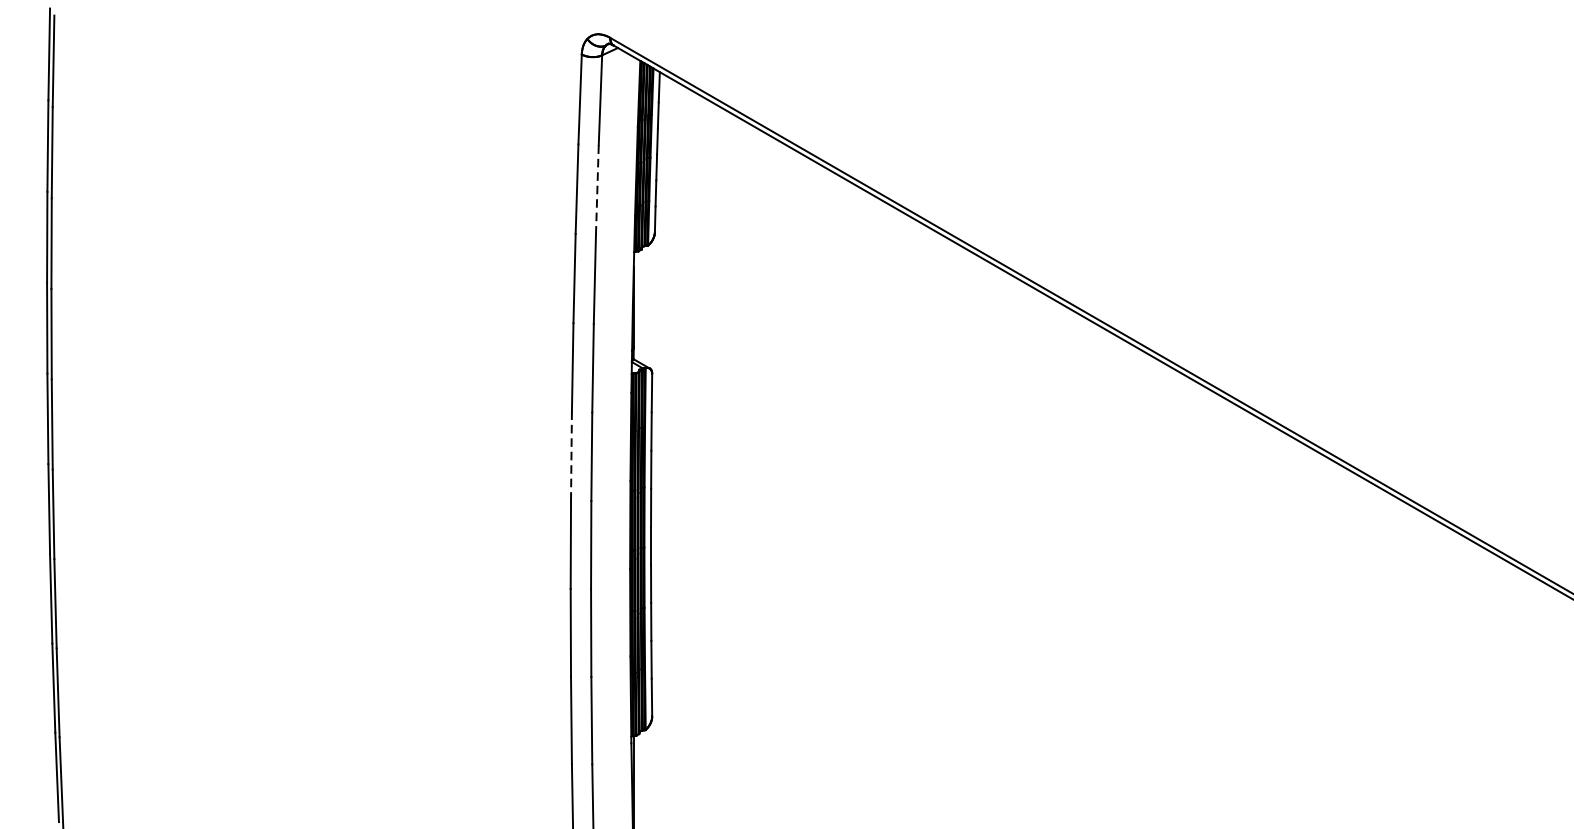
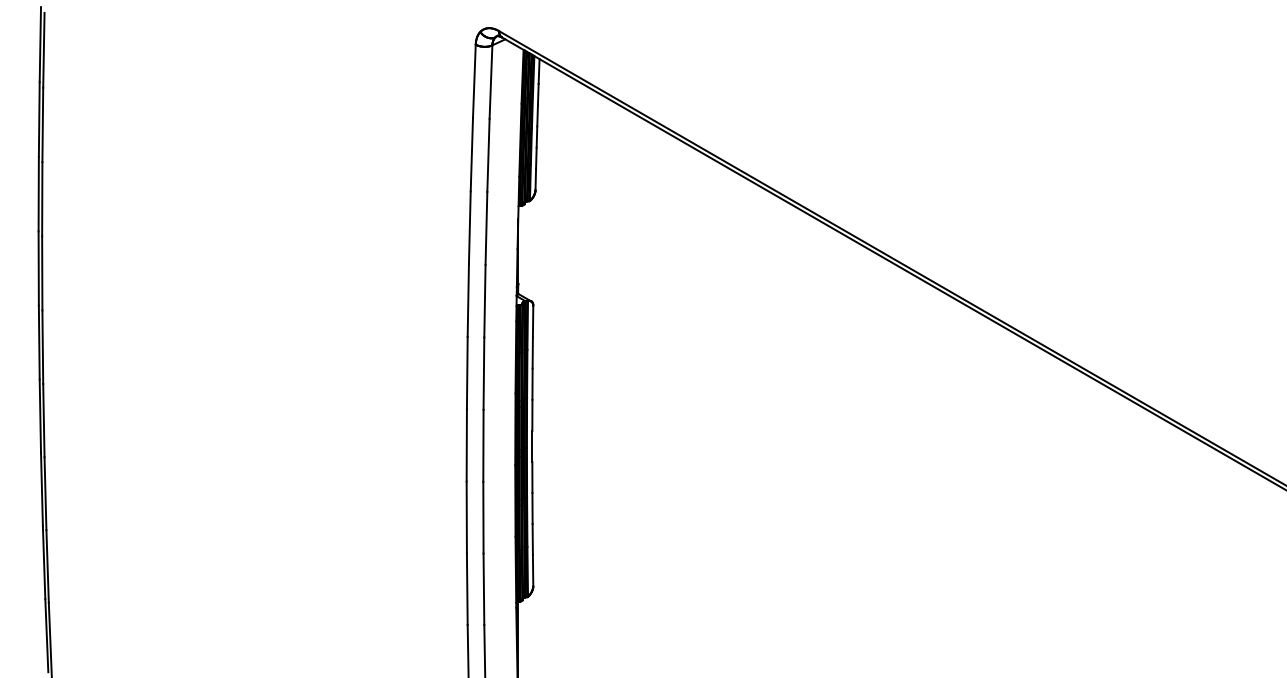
line: (597, 190) -> (488, 155), dashed -> solid
line: (571, 455) -> (467, 372), dashed -> solid

